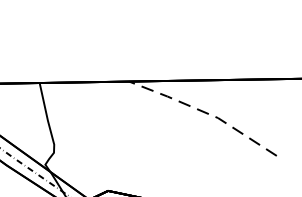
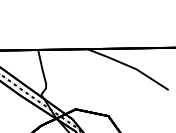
line: (205, 113) -> (129, 66), dashed -> solid

